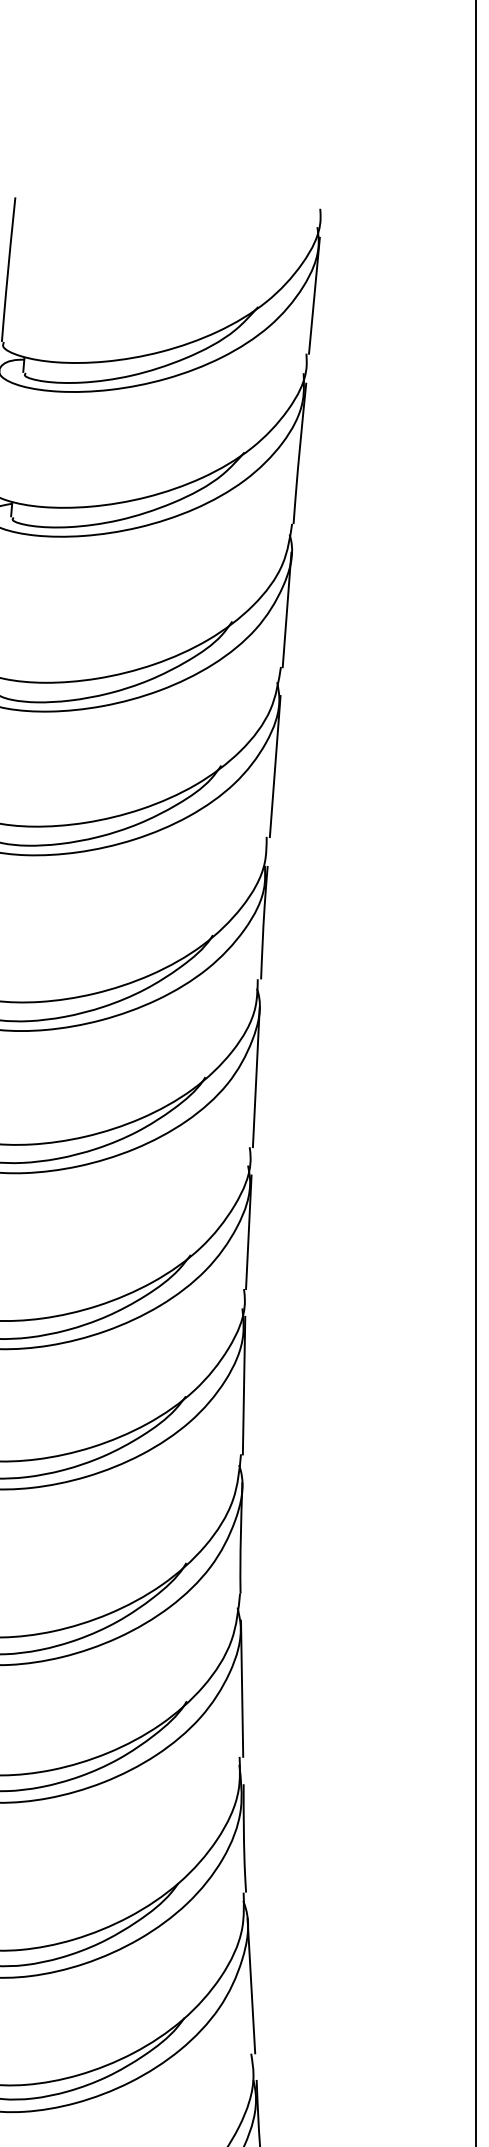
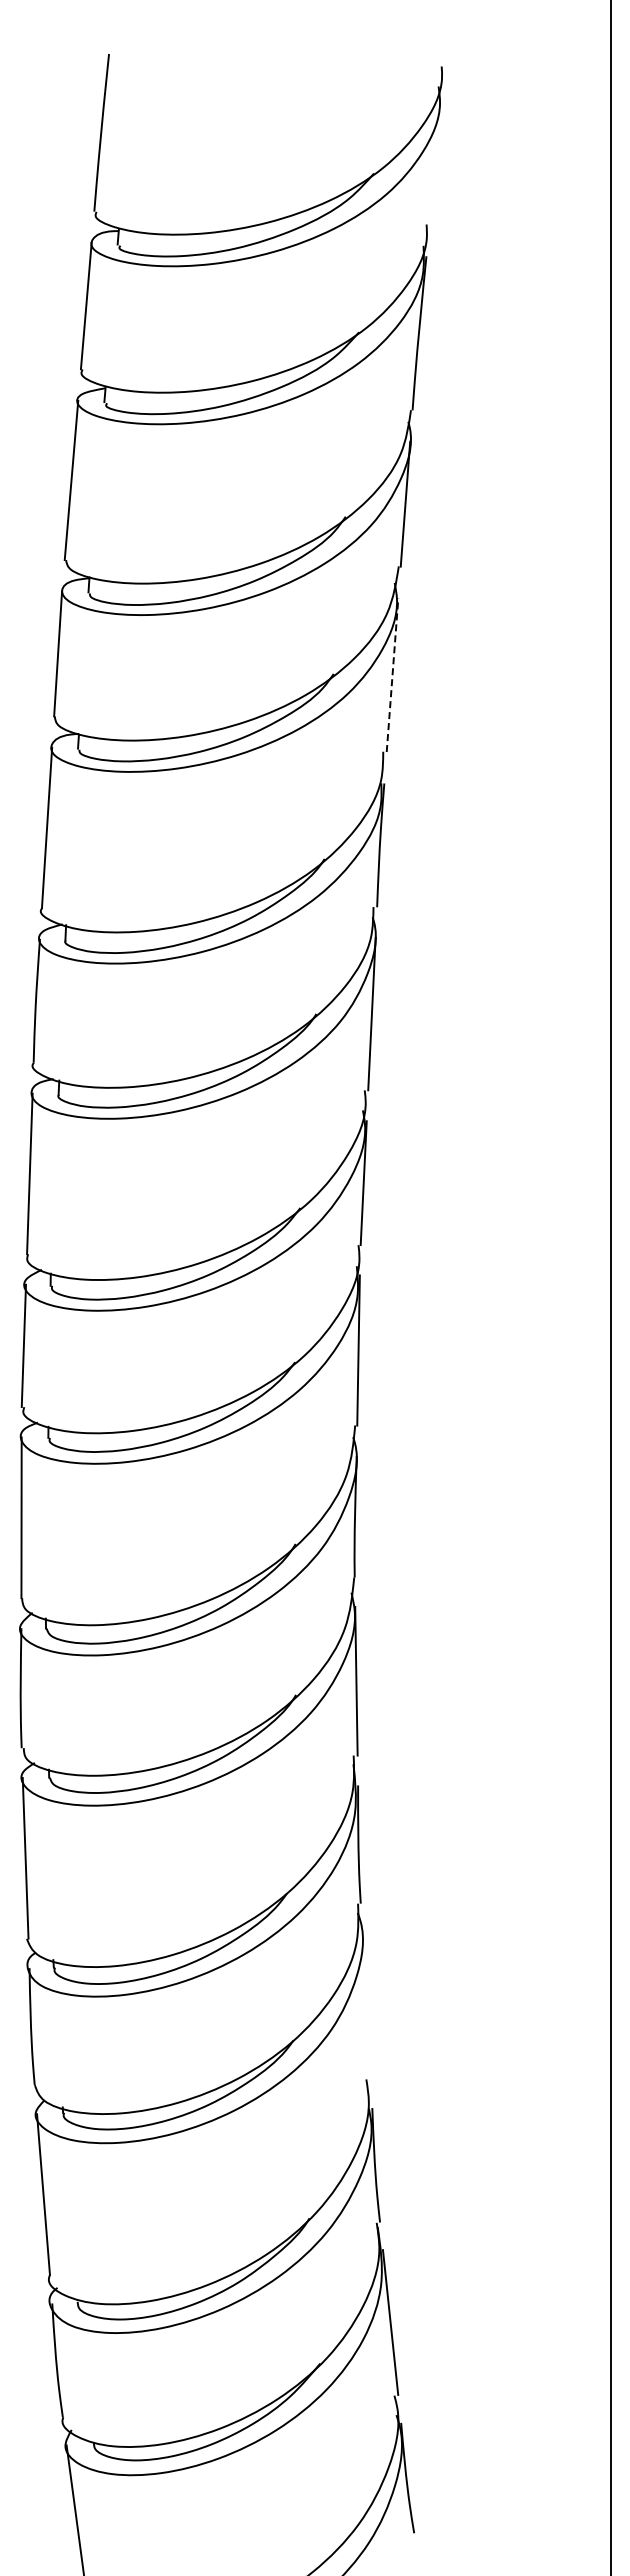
line: (314, 295) -> (435, 161), removed
line: (275, 766) -> (392, 674), solid -> dashed
line: (251, 1985) -> (366, 2005), removed

